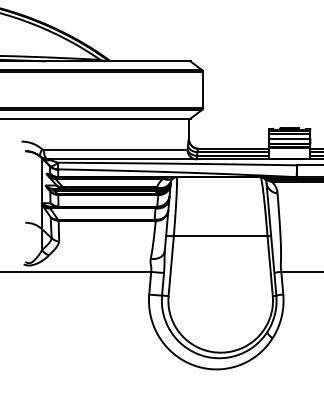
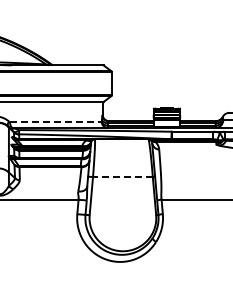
line: (115, 149) -> (55, 121), solid -> dashed
line: (220, 237) -> (122, 177), solid -> dashed

